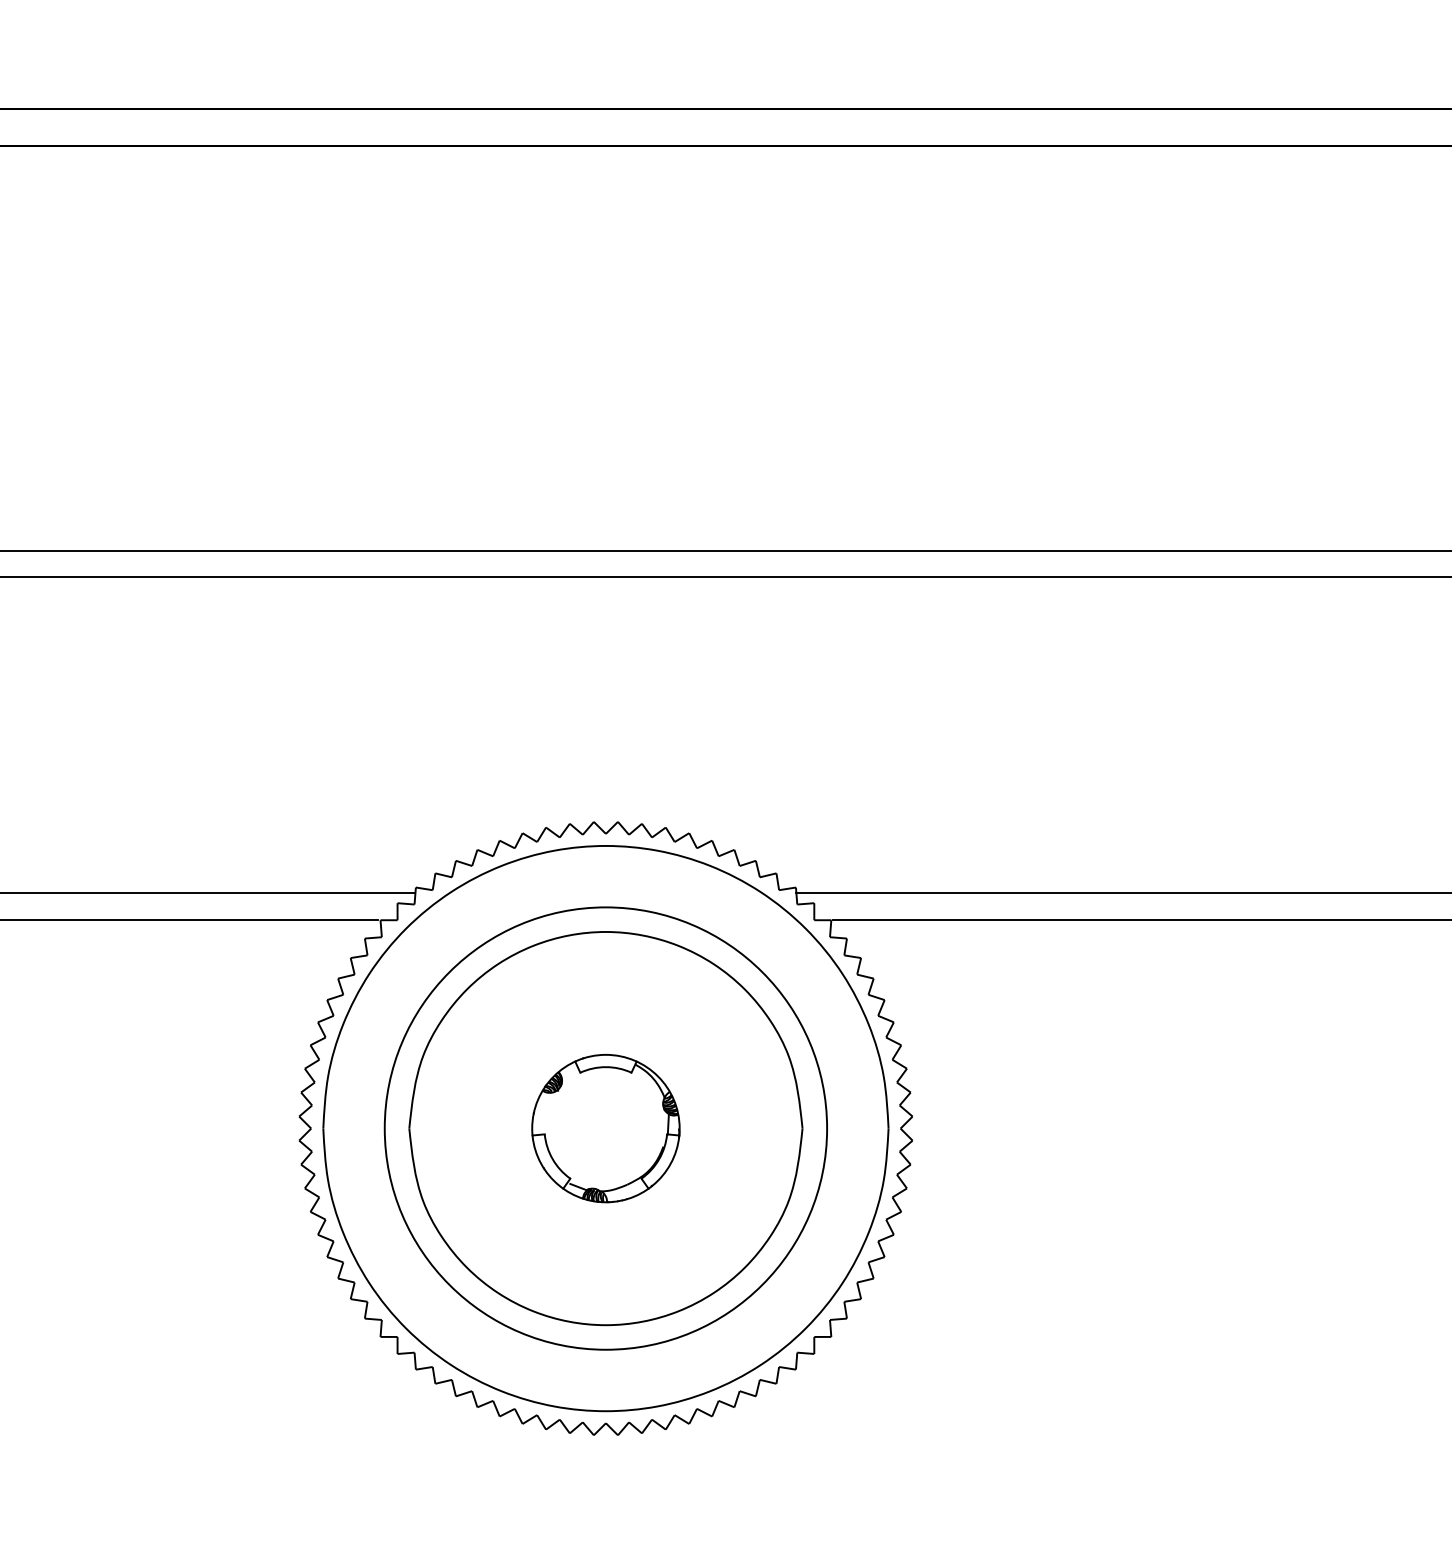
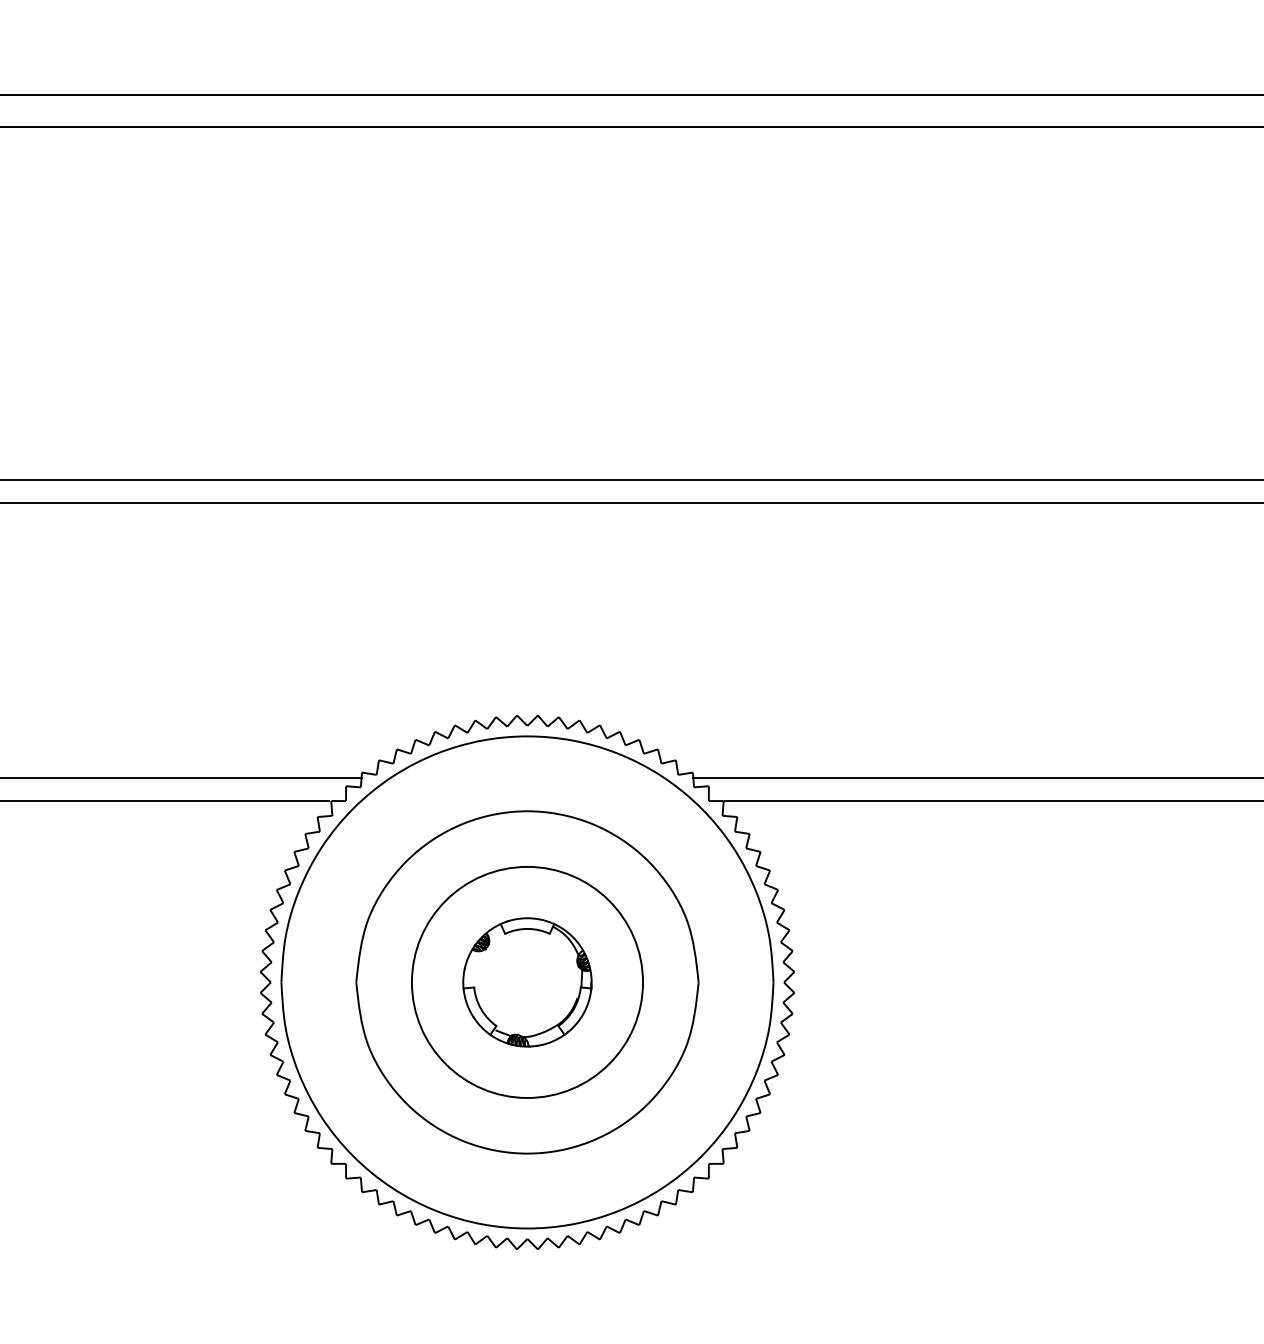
circle: (605, 1128) -> (527, 982), size x0.6

